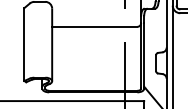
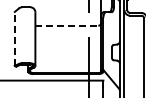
line: (95, 26) -> (67, 25), solid -> dashed
line: (23, 44) -> (14, 38), solid -> dashed

